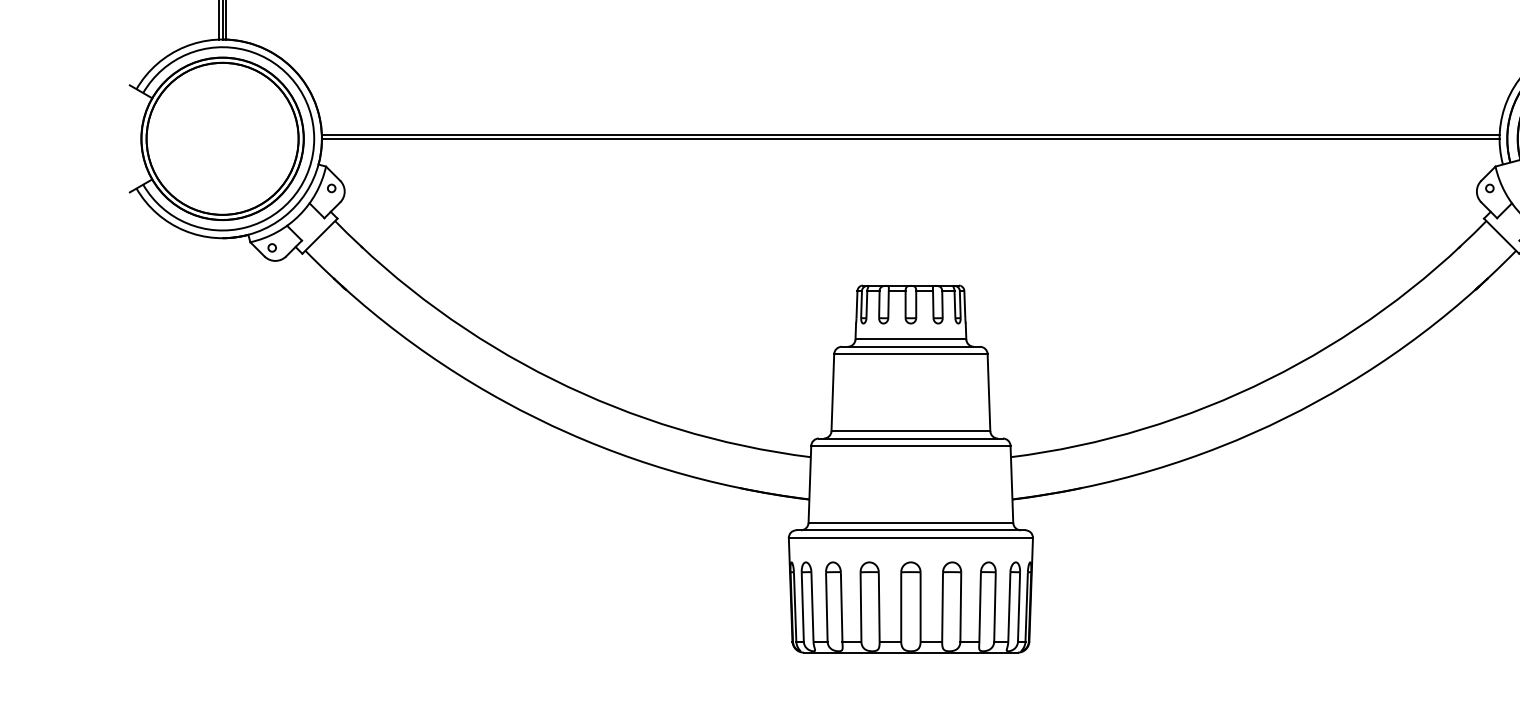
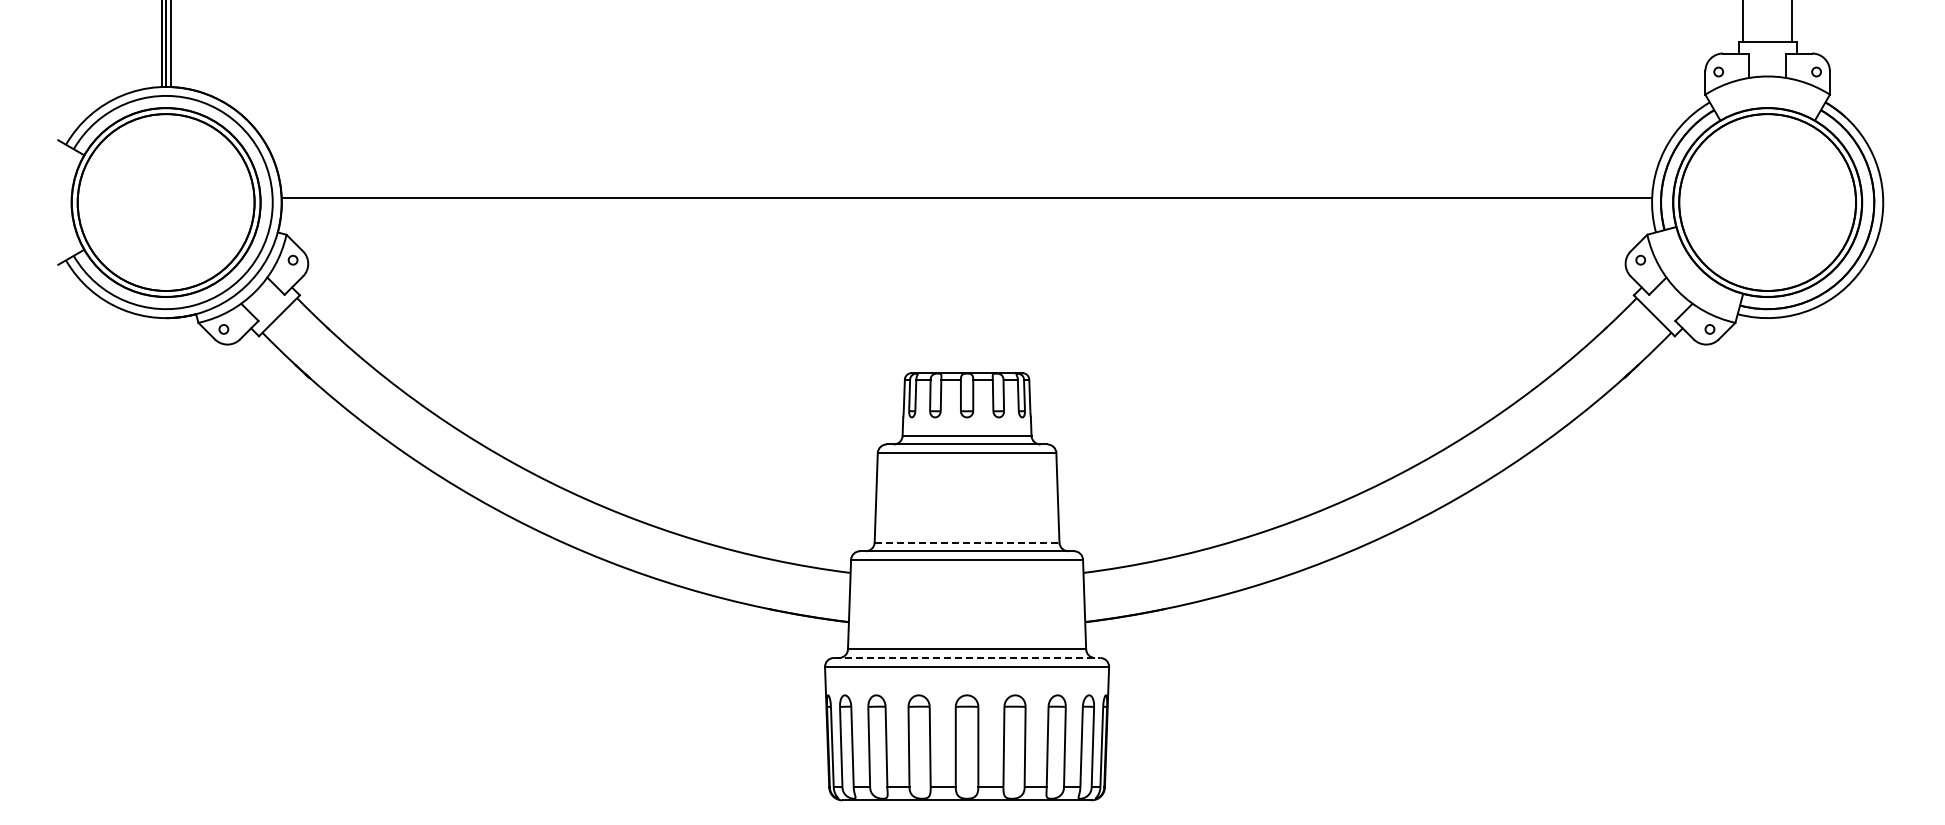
line: (910, 138) -> (966, 202), removed
line: (911, 431) -> (967, 542), solid -> dashed
line: (911, 530) -> (967, 658), solid -> dashed

